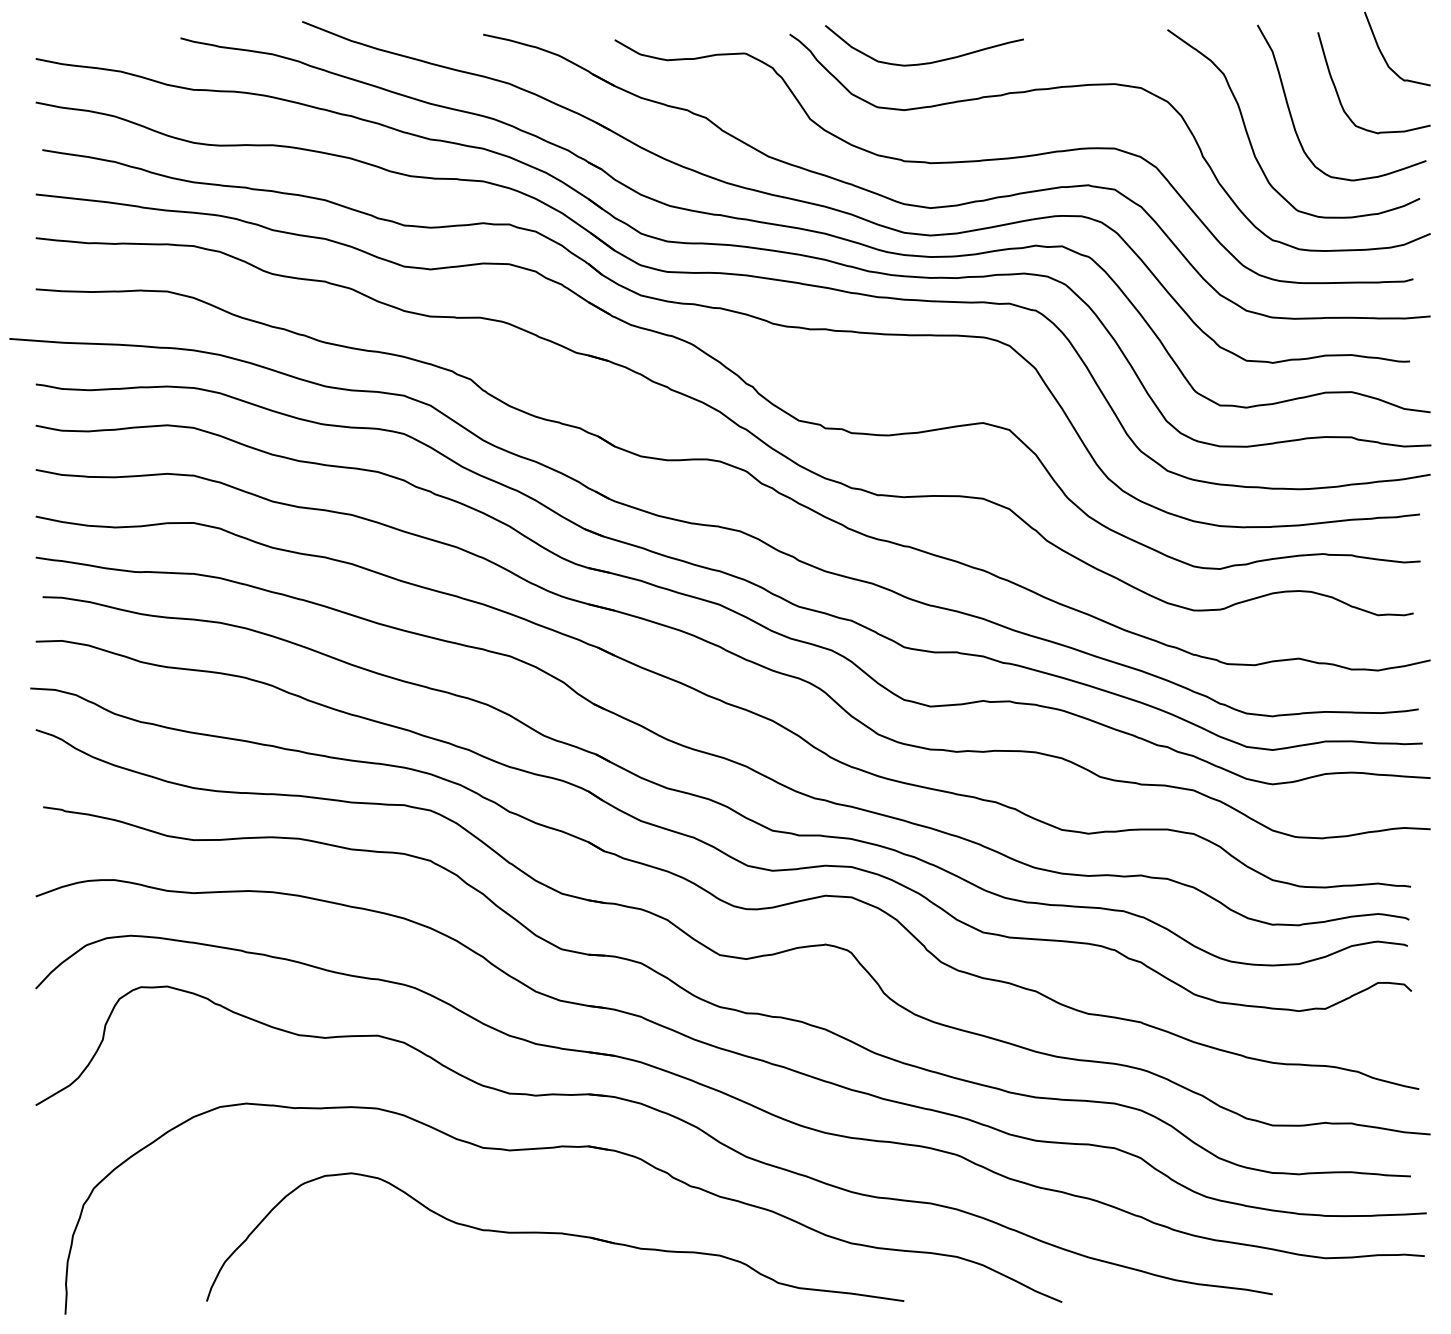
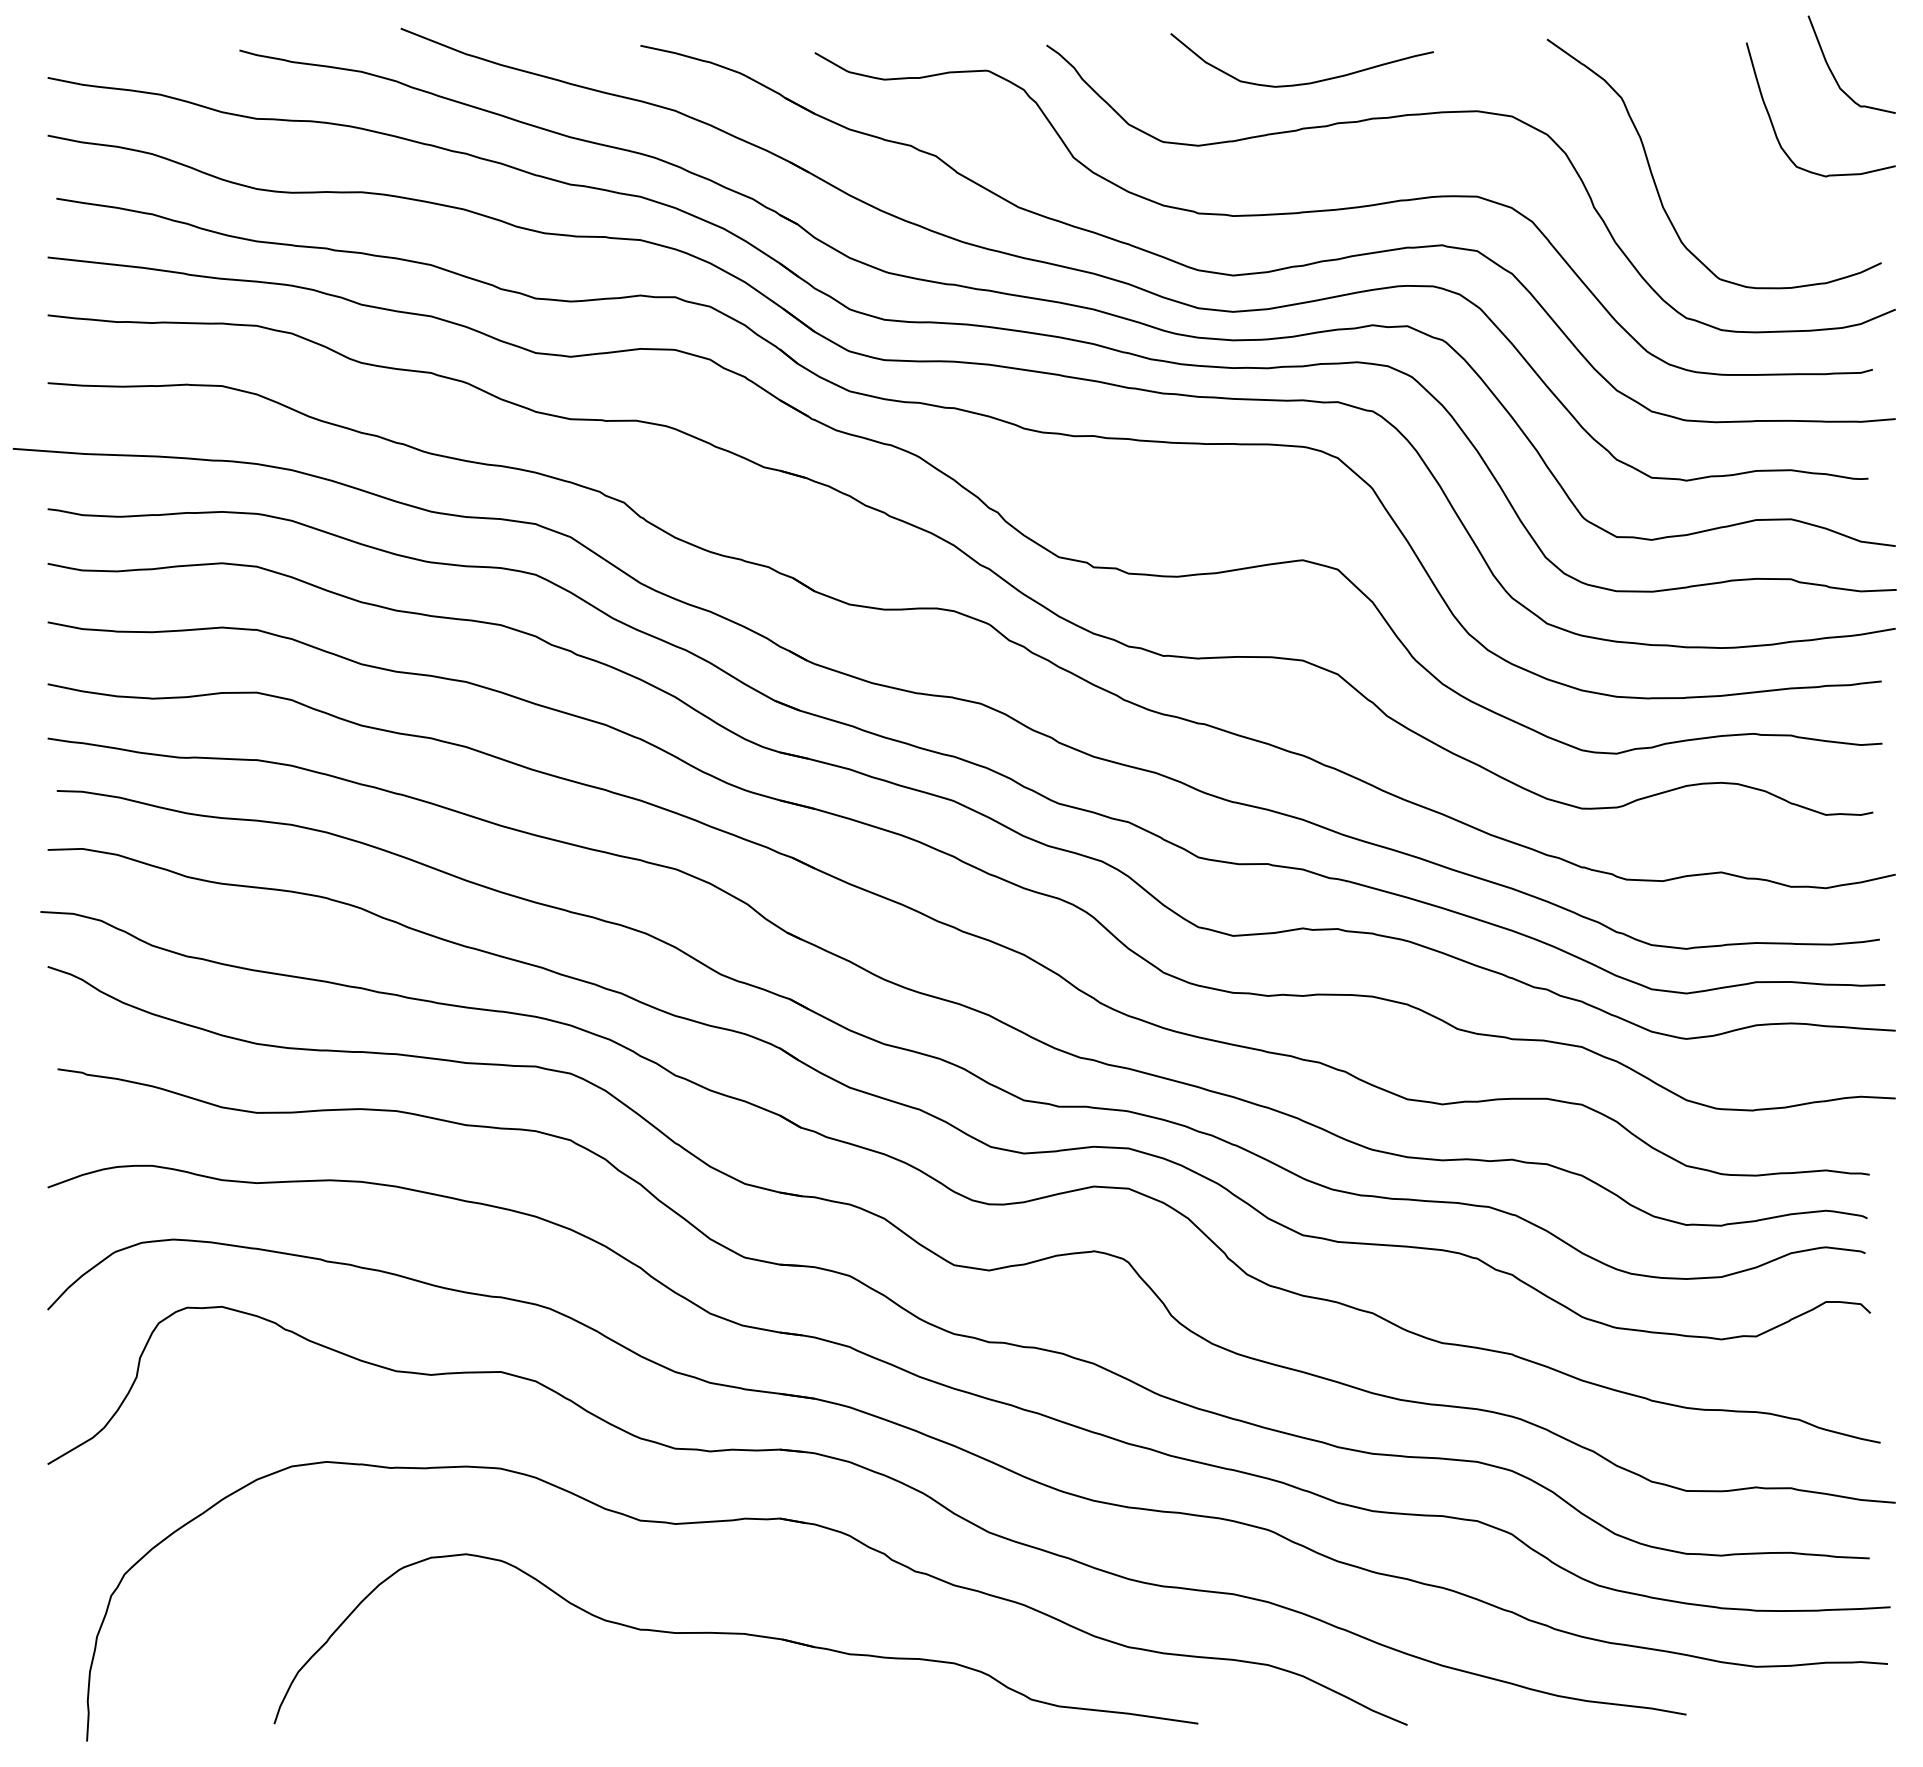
curve: (928, 62) -> (1307, 82), moved
curve: (1292, 117) -> (1712, 155), removed

